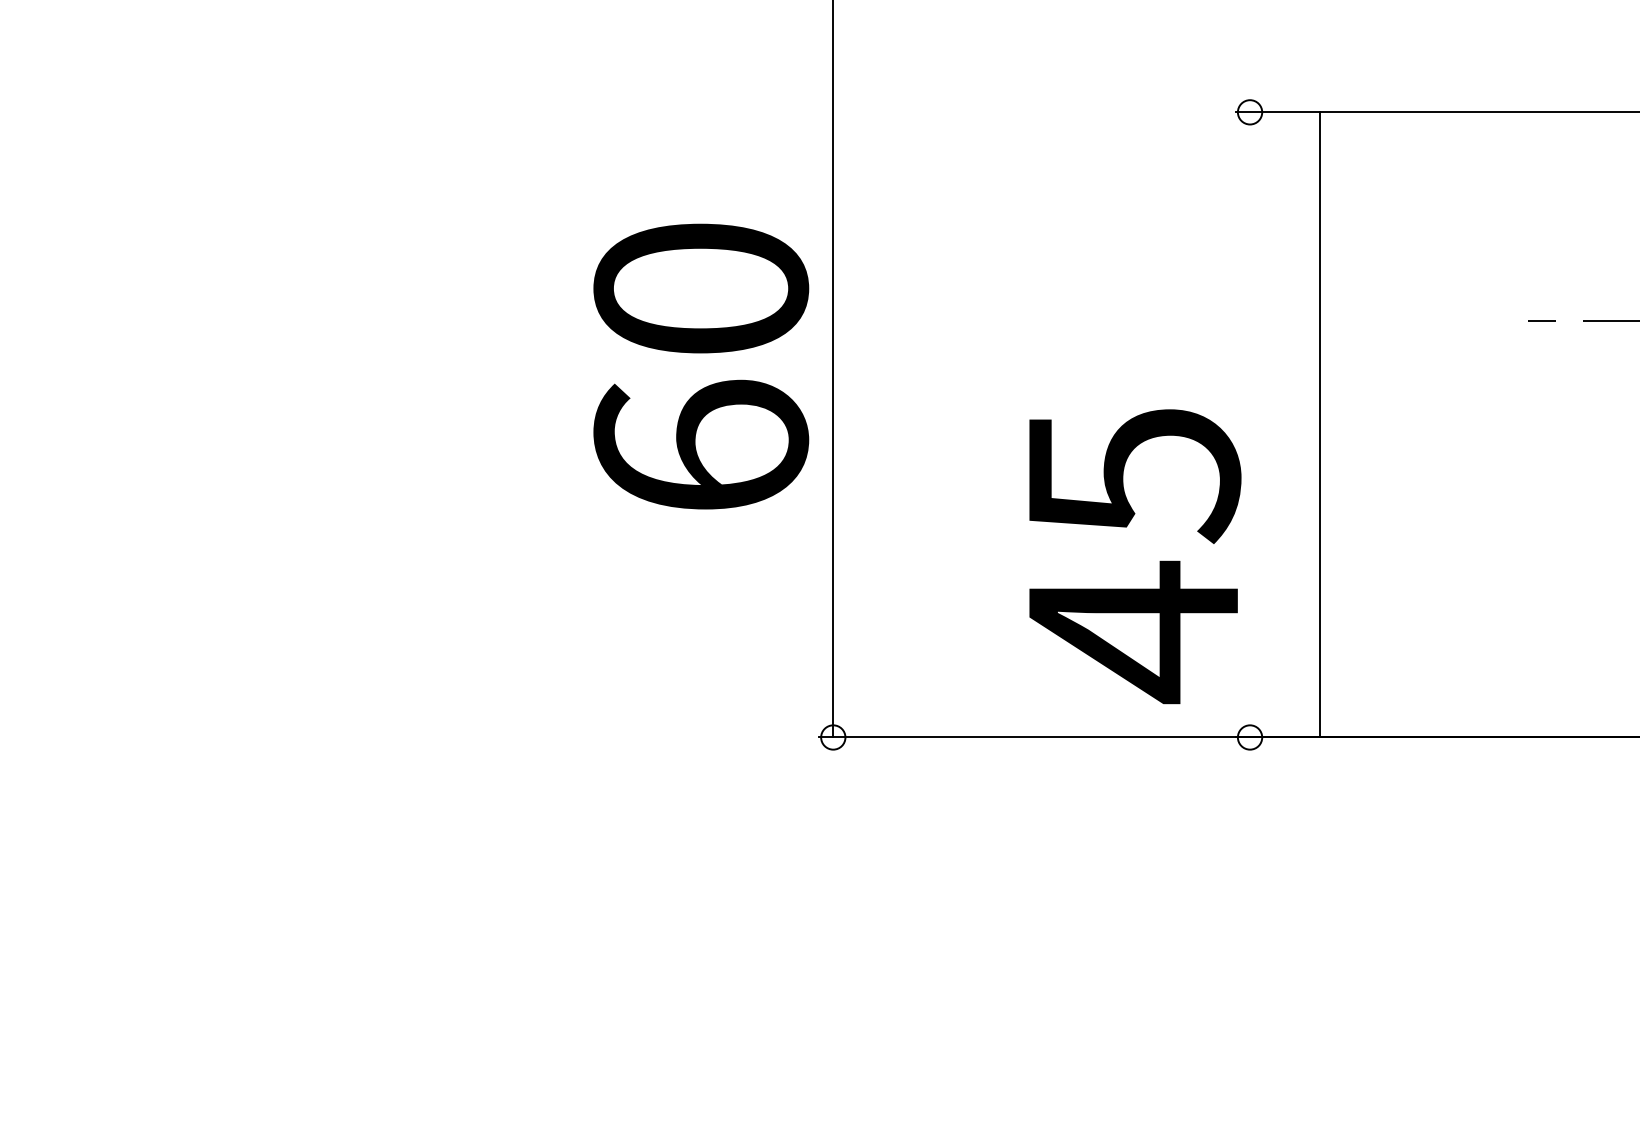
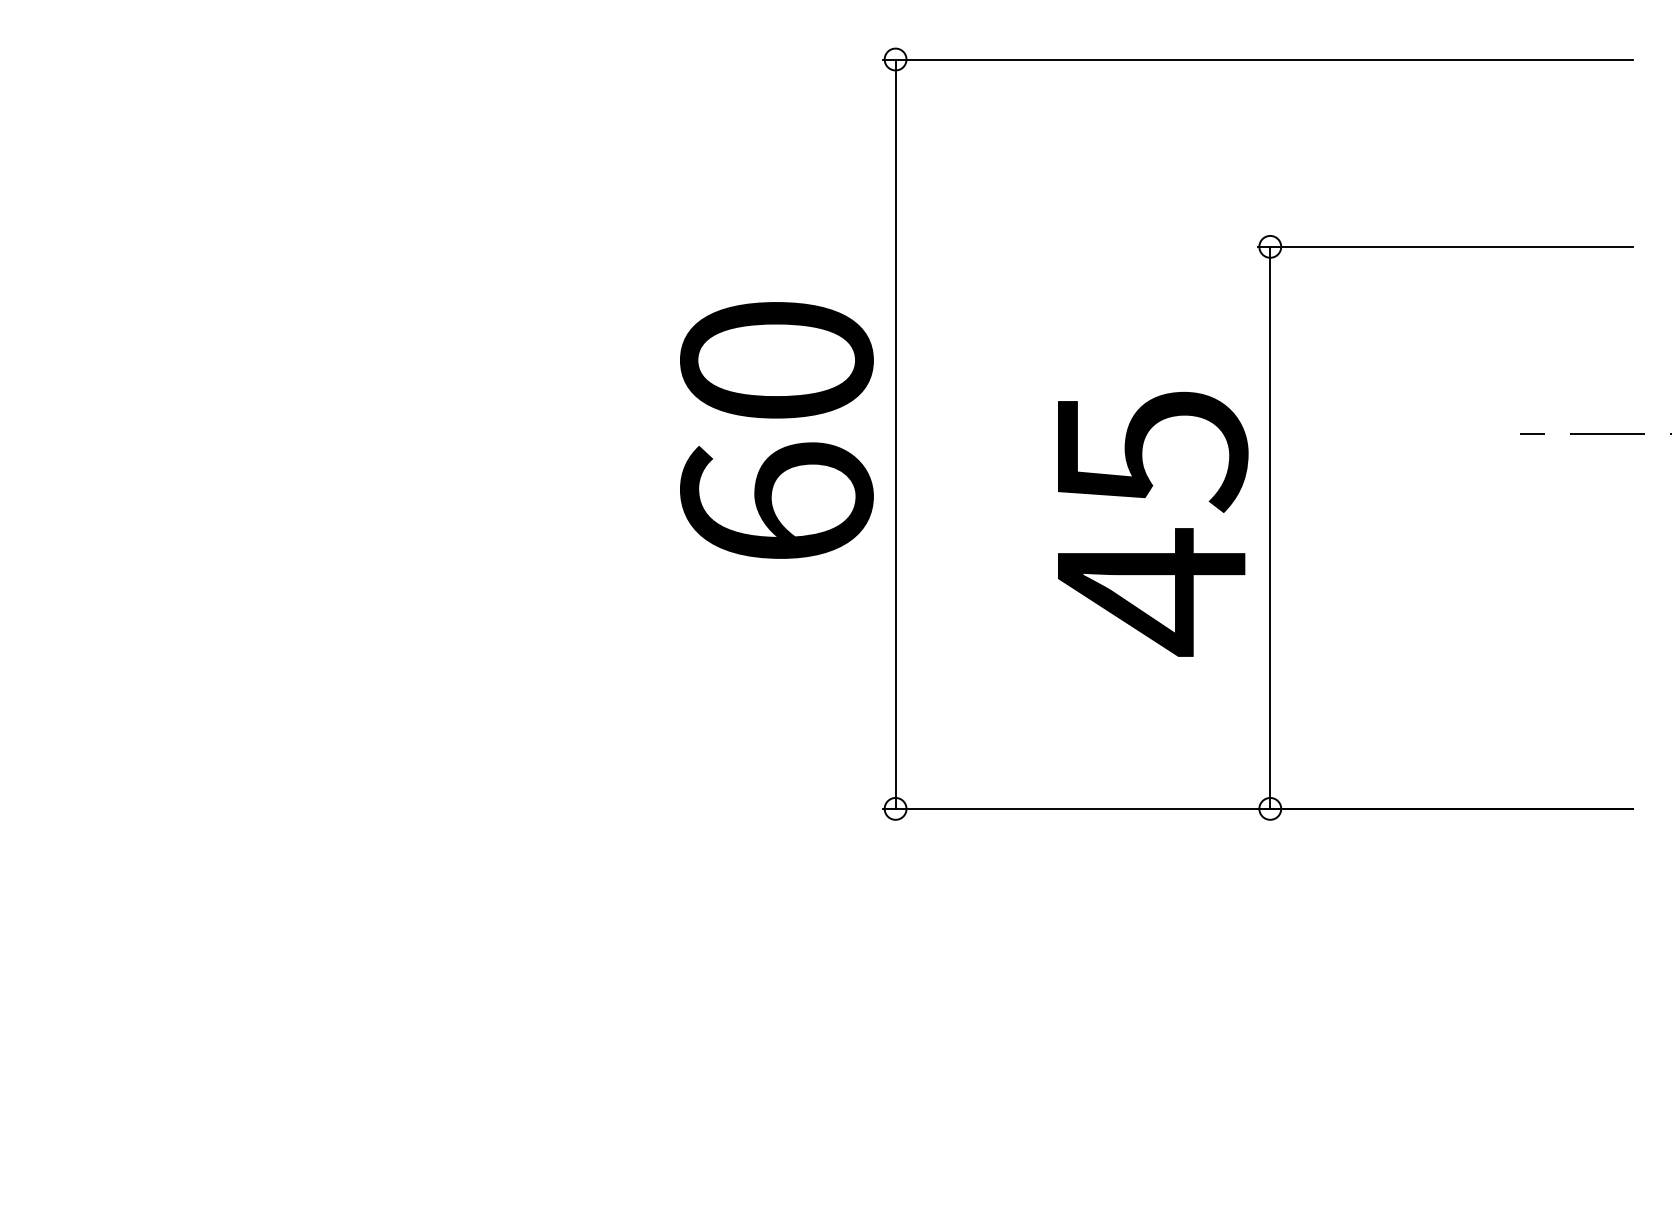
text: (700, 366) -> (776, 430), moved
line: (1320, 424) -> (1270, 527), moved
text: (1135, 555) -> (1153, 523), moved

